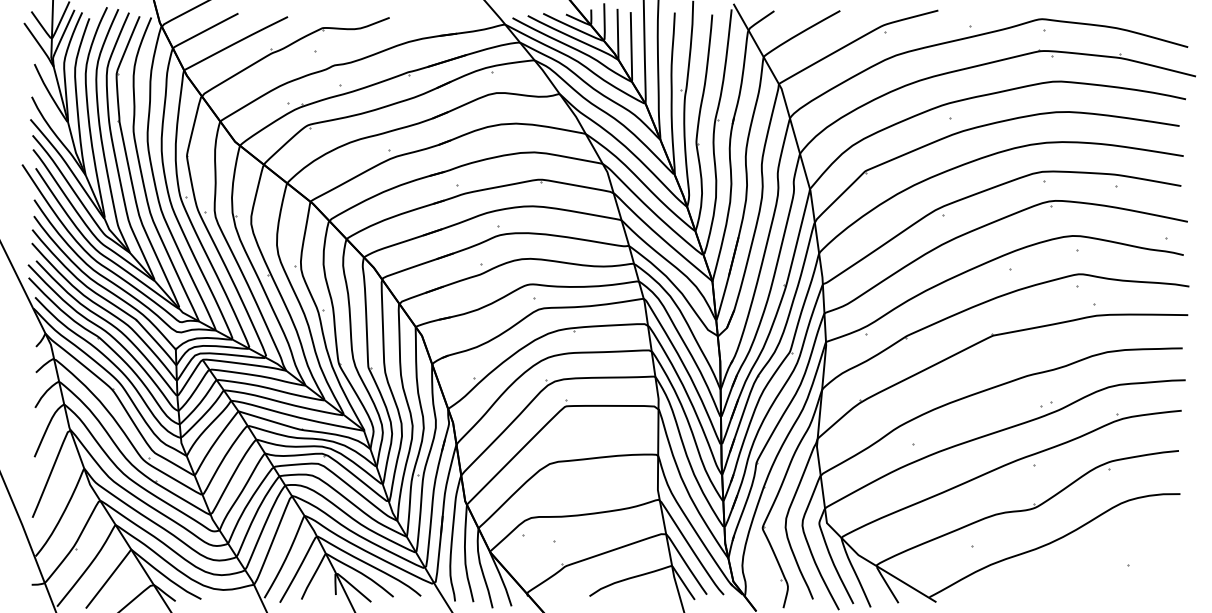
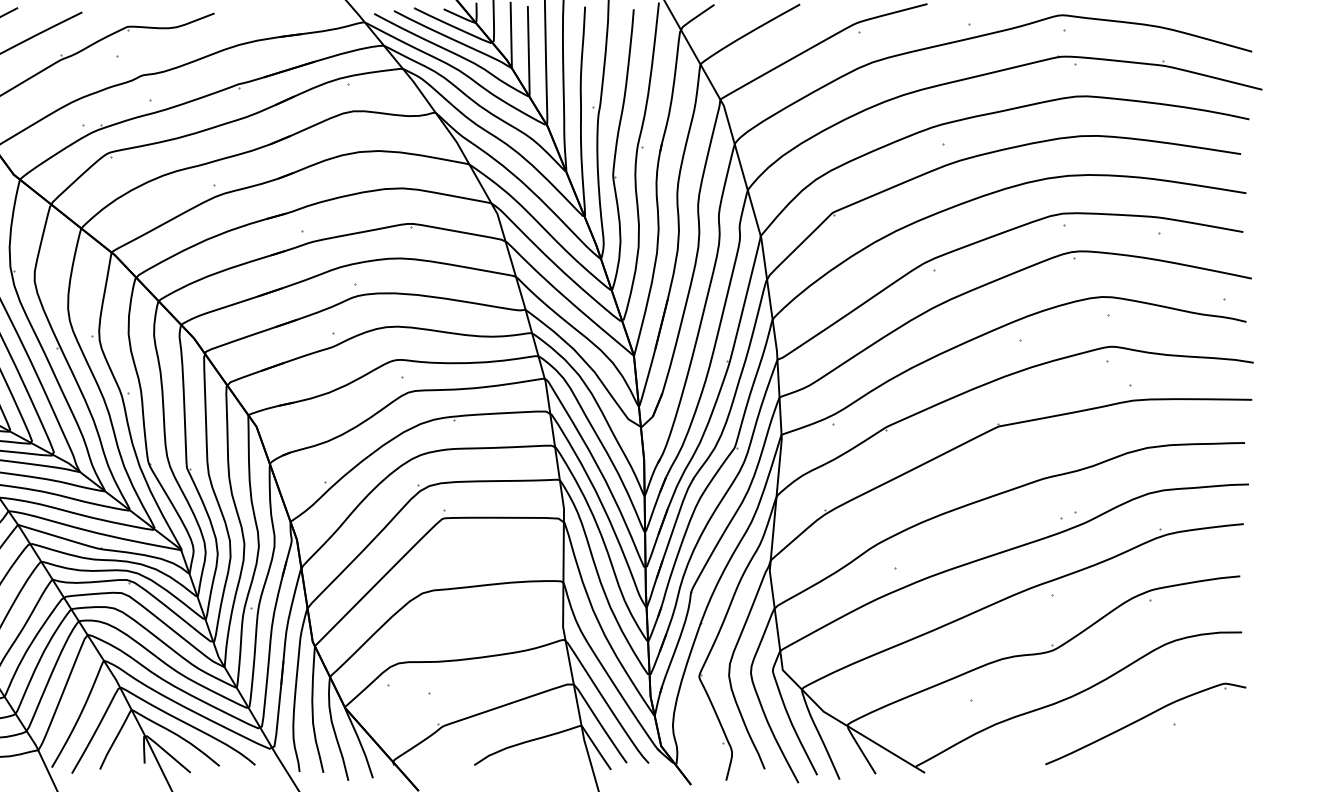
part: (1106, 564) -> (1146, 723), added

